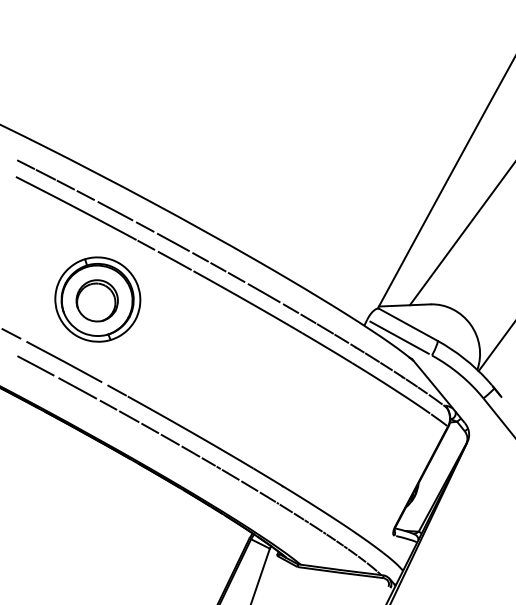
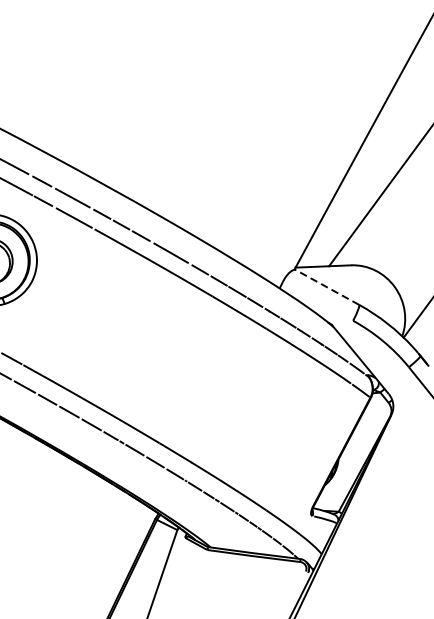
line: (408, 324) -> (327, 287), solid -> dashed
line: (399, 337) -> (317, 301), removed

